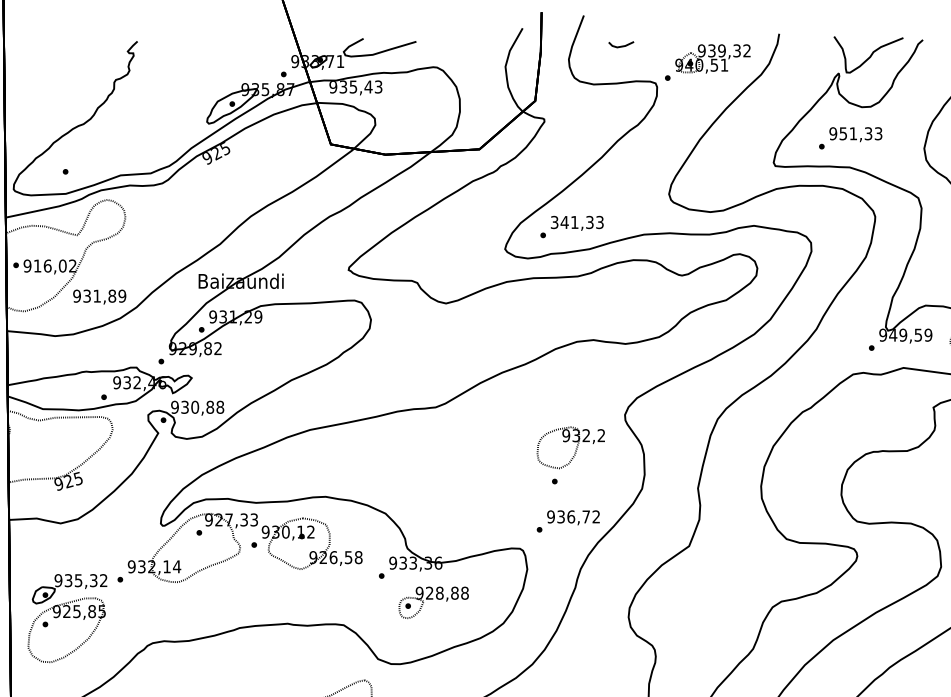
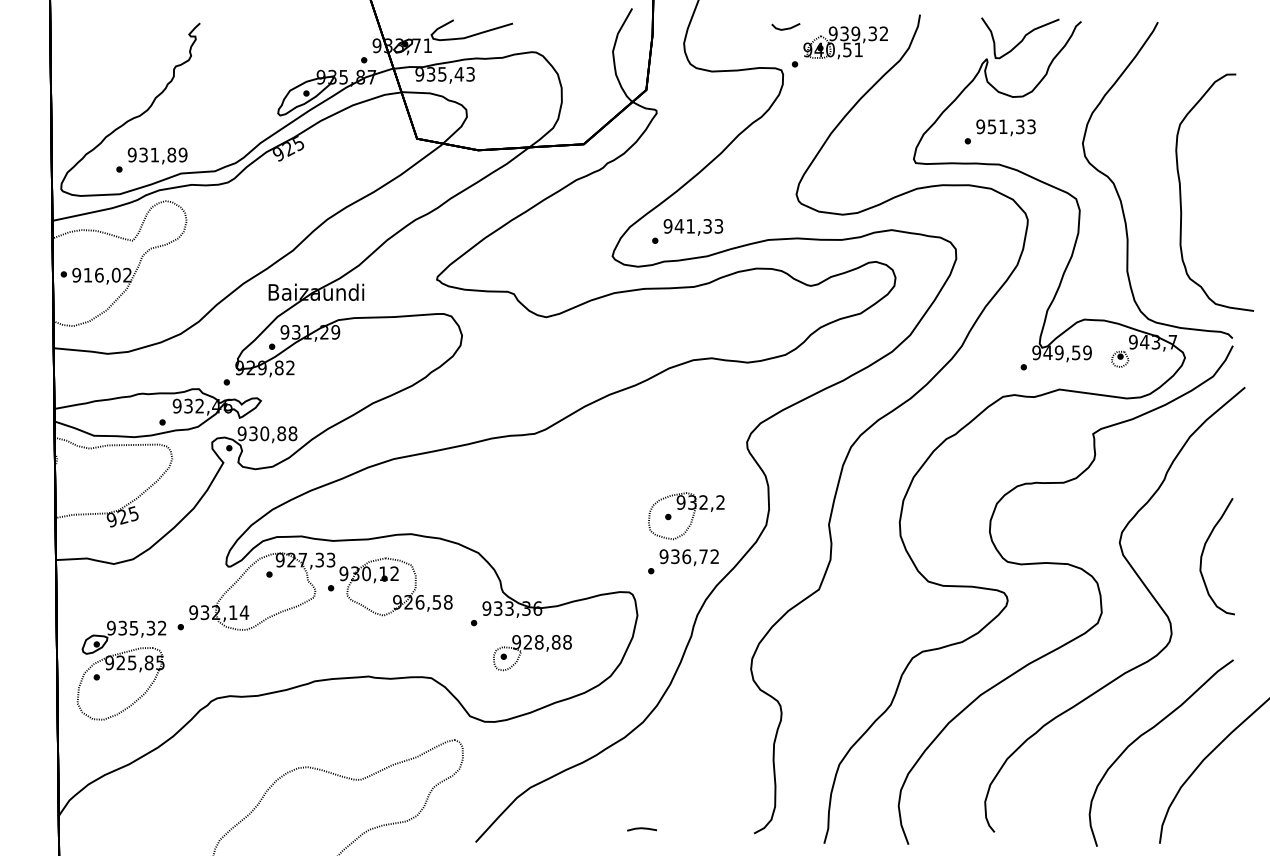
line: (620, 46) -> (785, 28), moved
text: (554, 222) -> (667, 226), 341,33 -> 941,33
text: (99, 296) -> (157, 155), moved
part: (571, 448) -> (686, 516), moved

